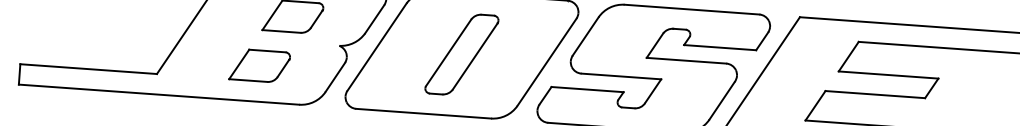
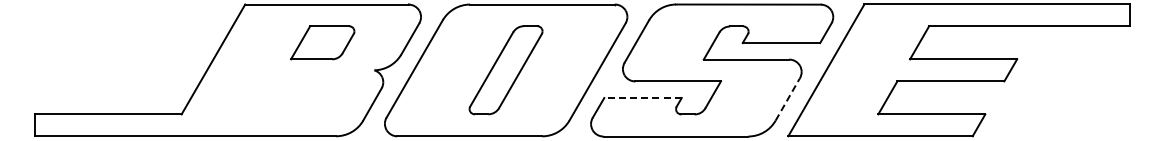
part: (259, 65) -> (290, 97), removed
line: (587, 90) -> (643, 98), solid -> dashed
line: (721, 100) -> (787, 99), solid -> dashed

